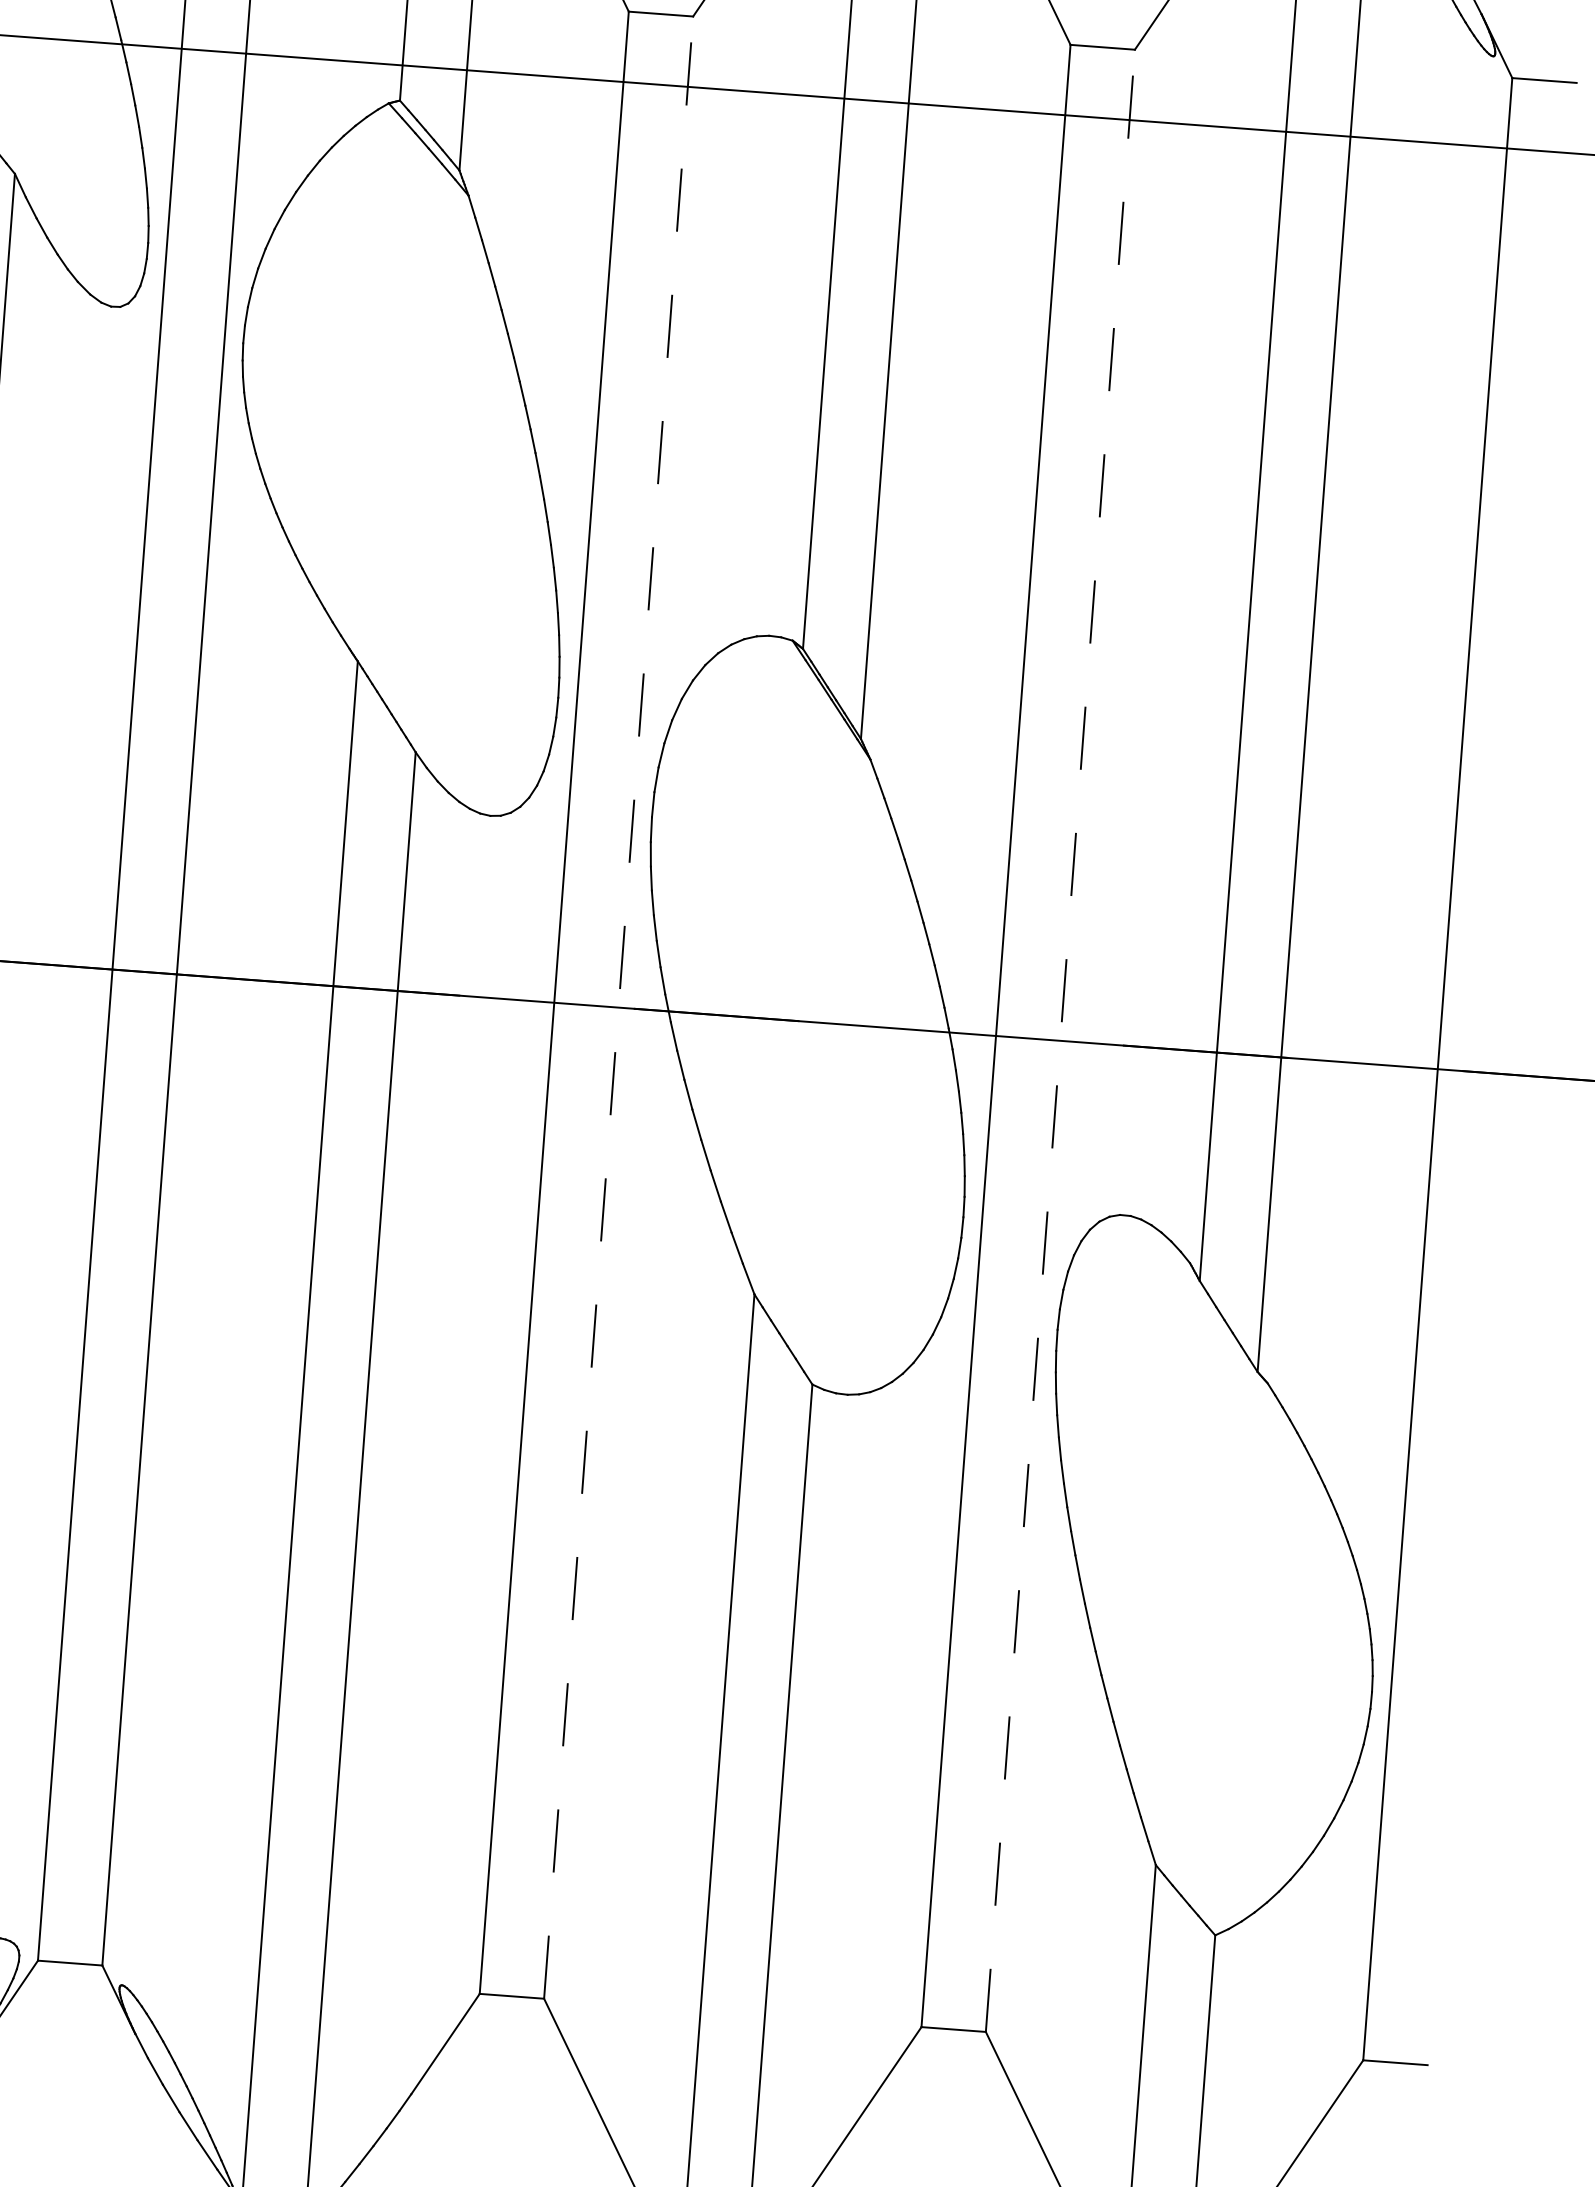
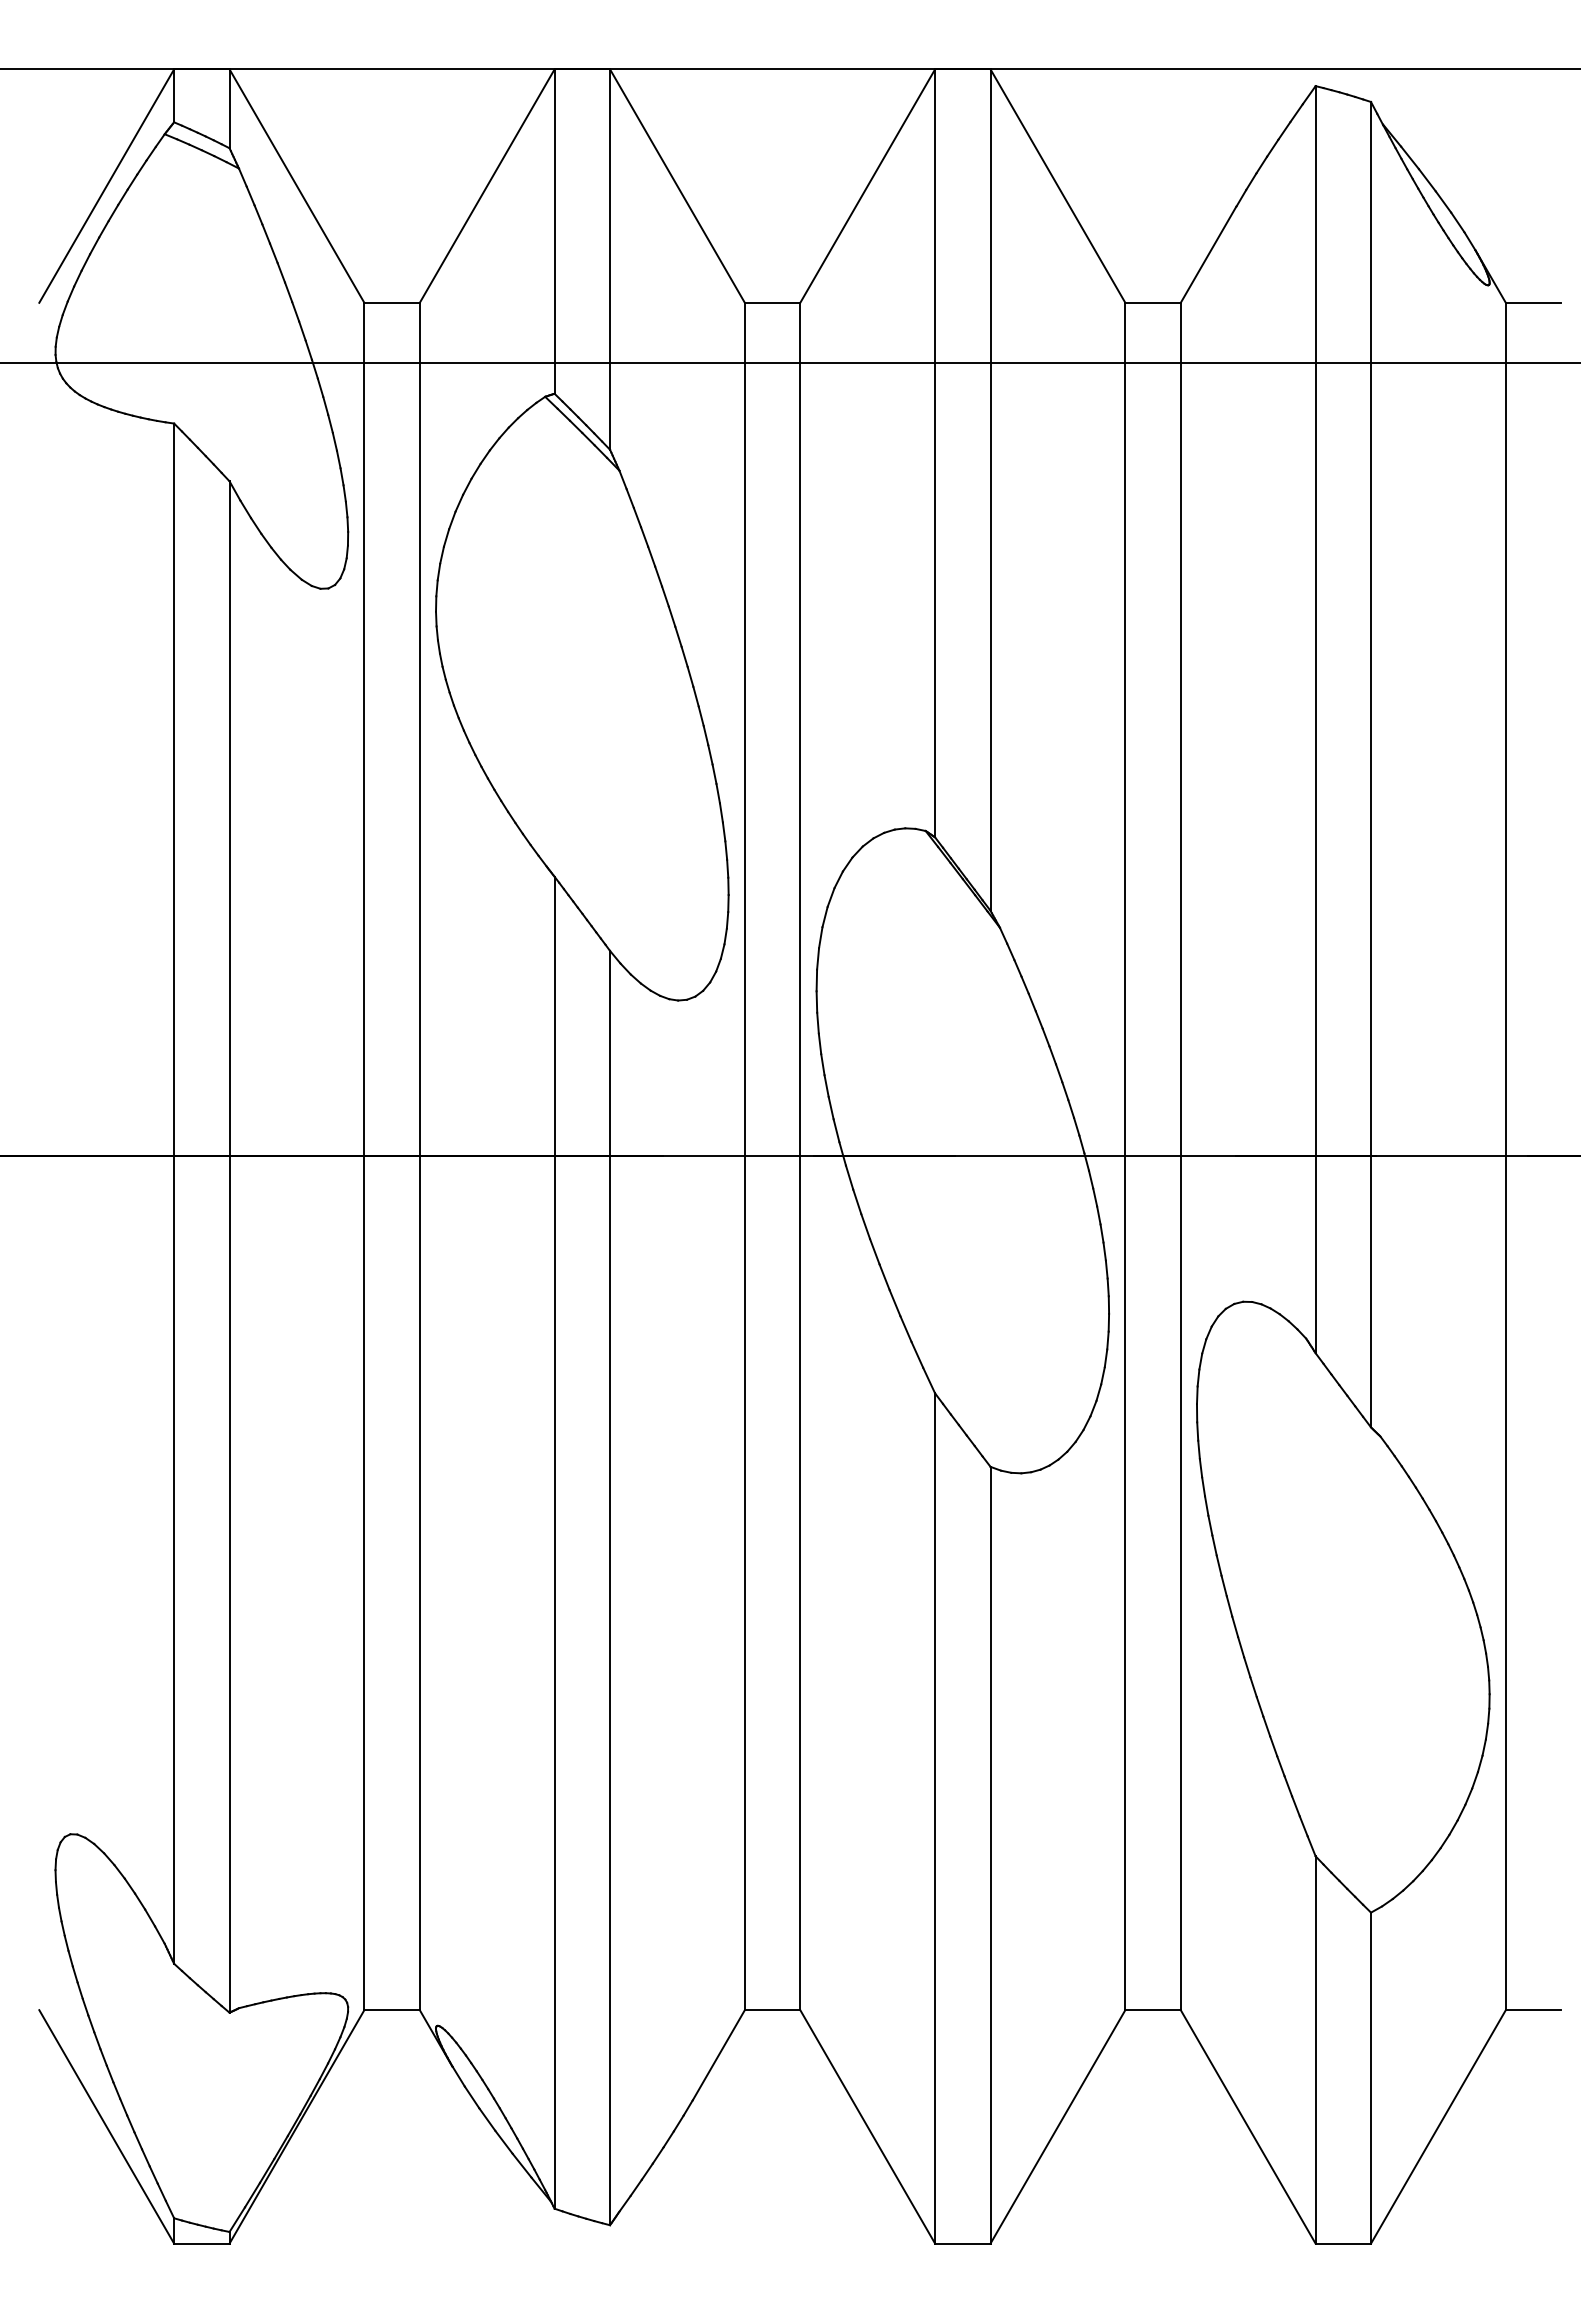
line: (618, 1007) -> (800, 1156), dashed -> solid
line: (1060, 1040) -> (1180, 1156), dashed -> solid

